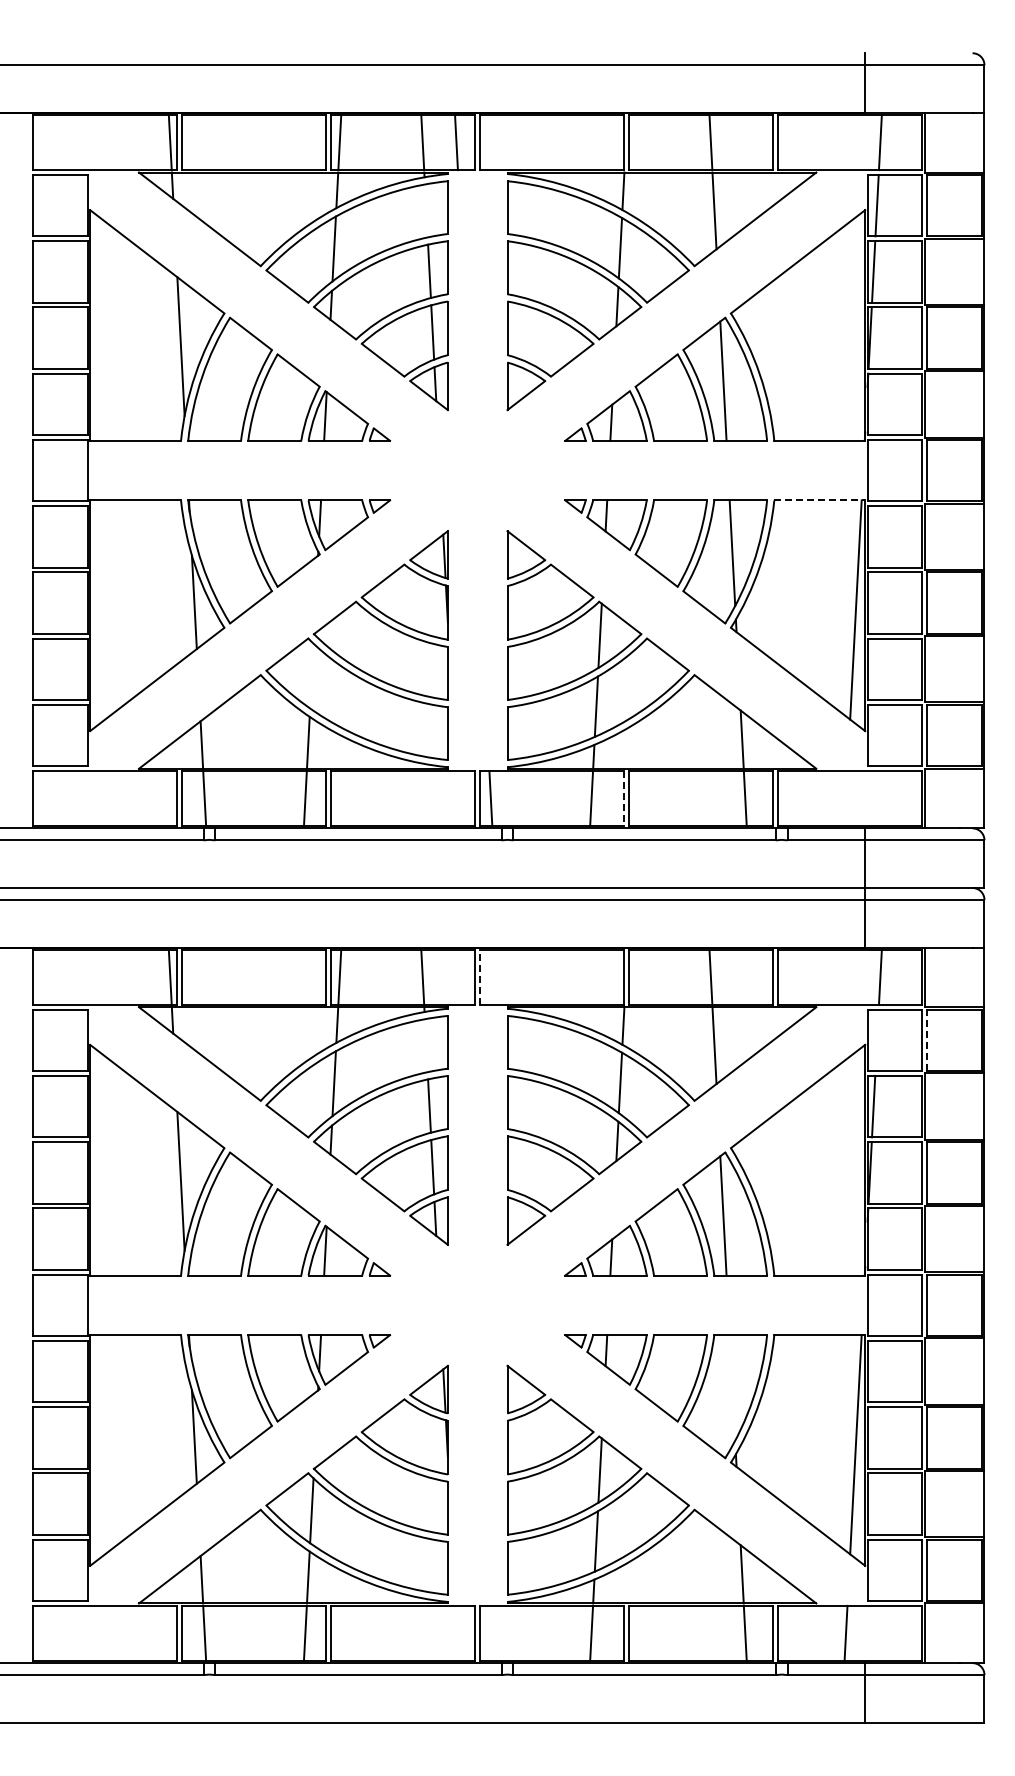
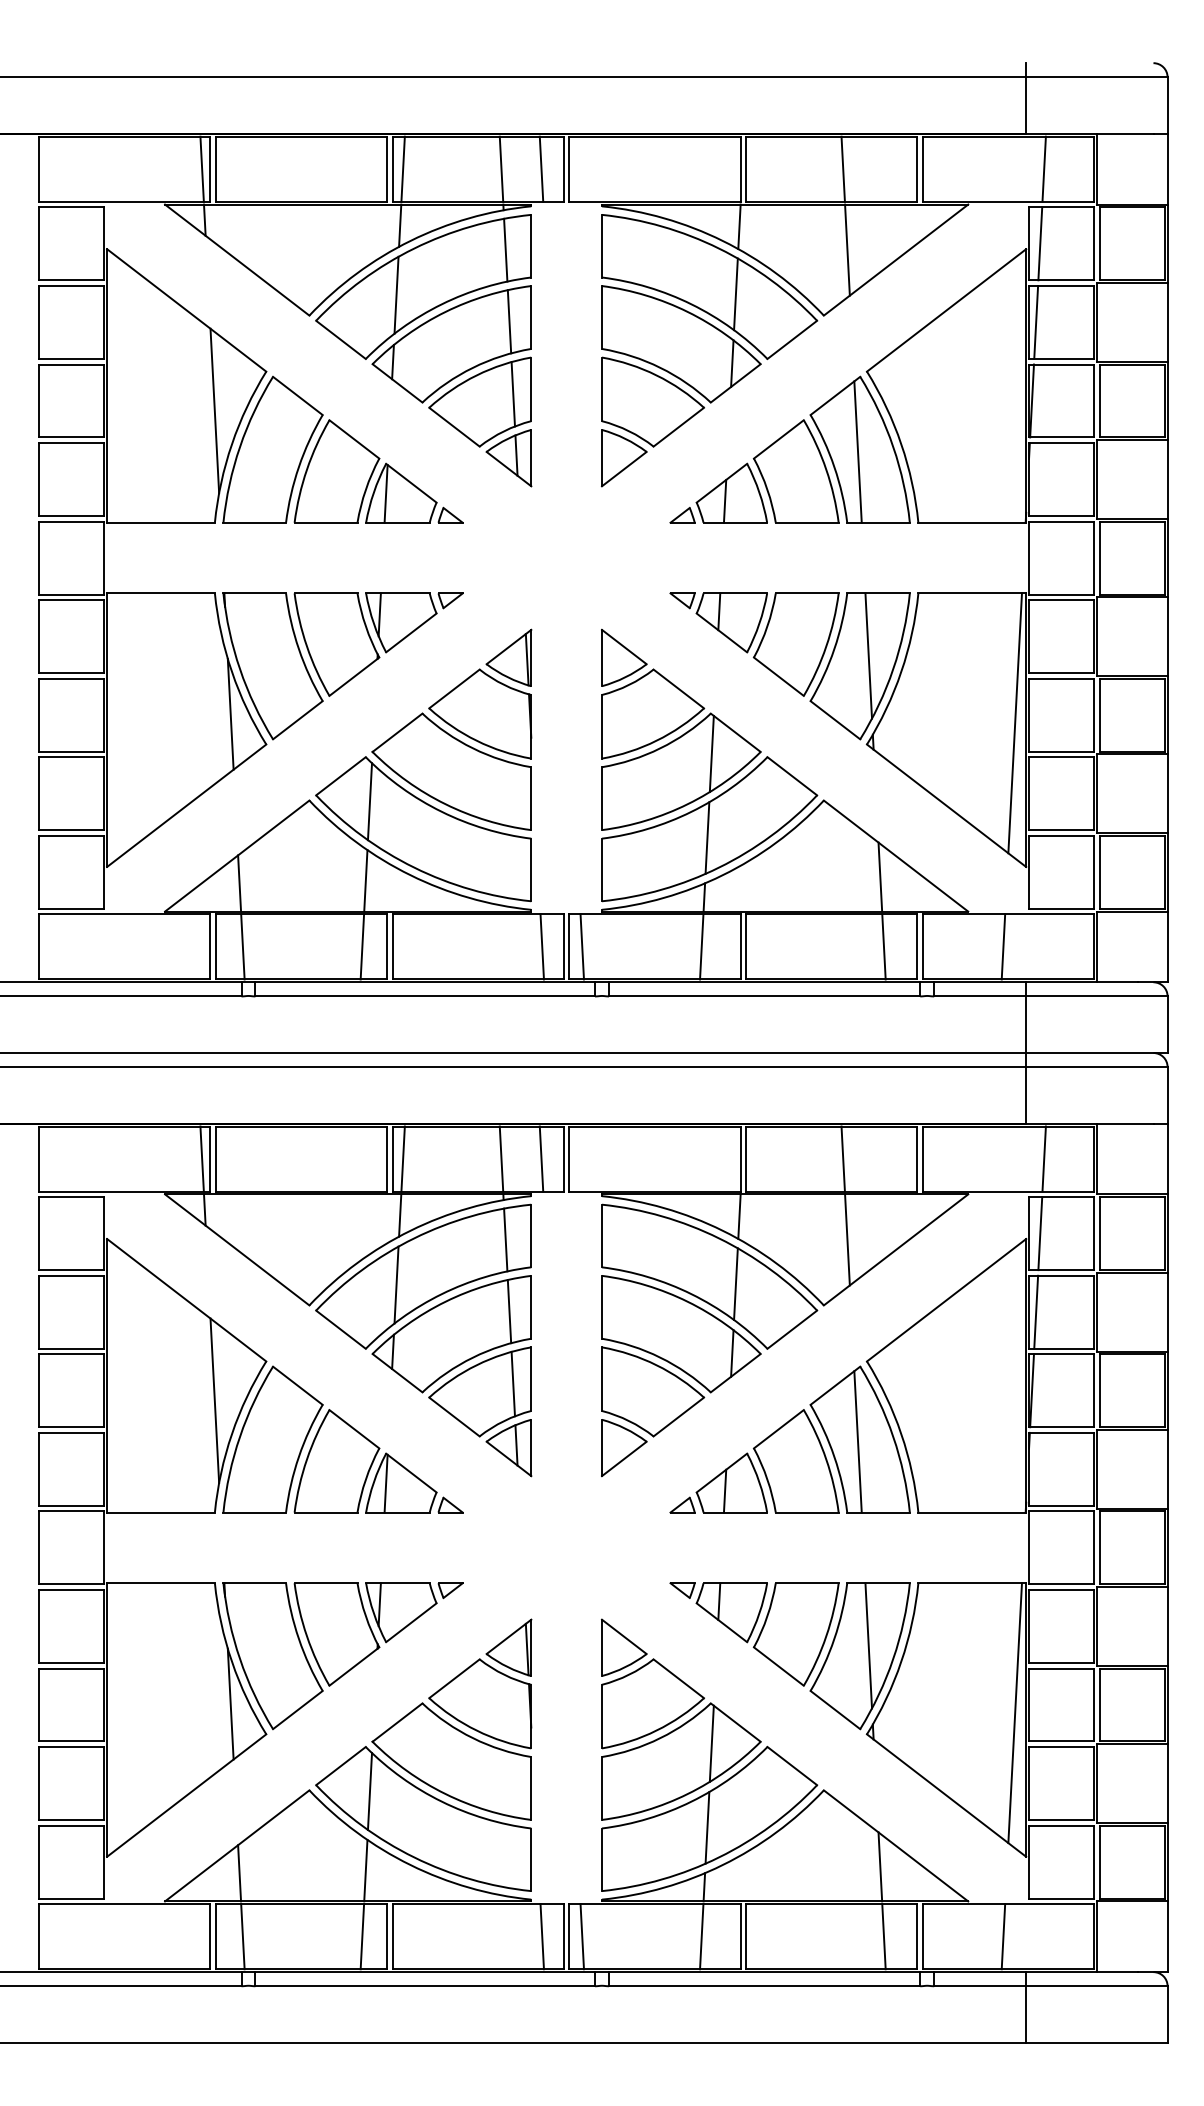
line: (425, 210) -> (504, 249), added
line: (820, 500) -> (973, 593), dashed -> solid
line: (311, 675) -> (369, 801), added
line: (456, 798) -> (541, 946), added
line: (845, 798) -> (1002, 946), added
line: (624, 799) -> (740, 948), dashed -> solid
line: (480, 976) -> (569, 1157), dashed -> solid
line: (456, 977) -> (541, 1159), added
line: (876, 1040) -> (1039, 1233), added
line: (927, 1040) -> (1100, 1233), dashed -> solid
line: (425, 1045) -> (504, 1239), added
line: (732, 1387) -> (868, 1645), added
line: (456, 1632) -> (541, 1935), added
line: (490, 1632) -> (581, 1935), added

